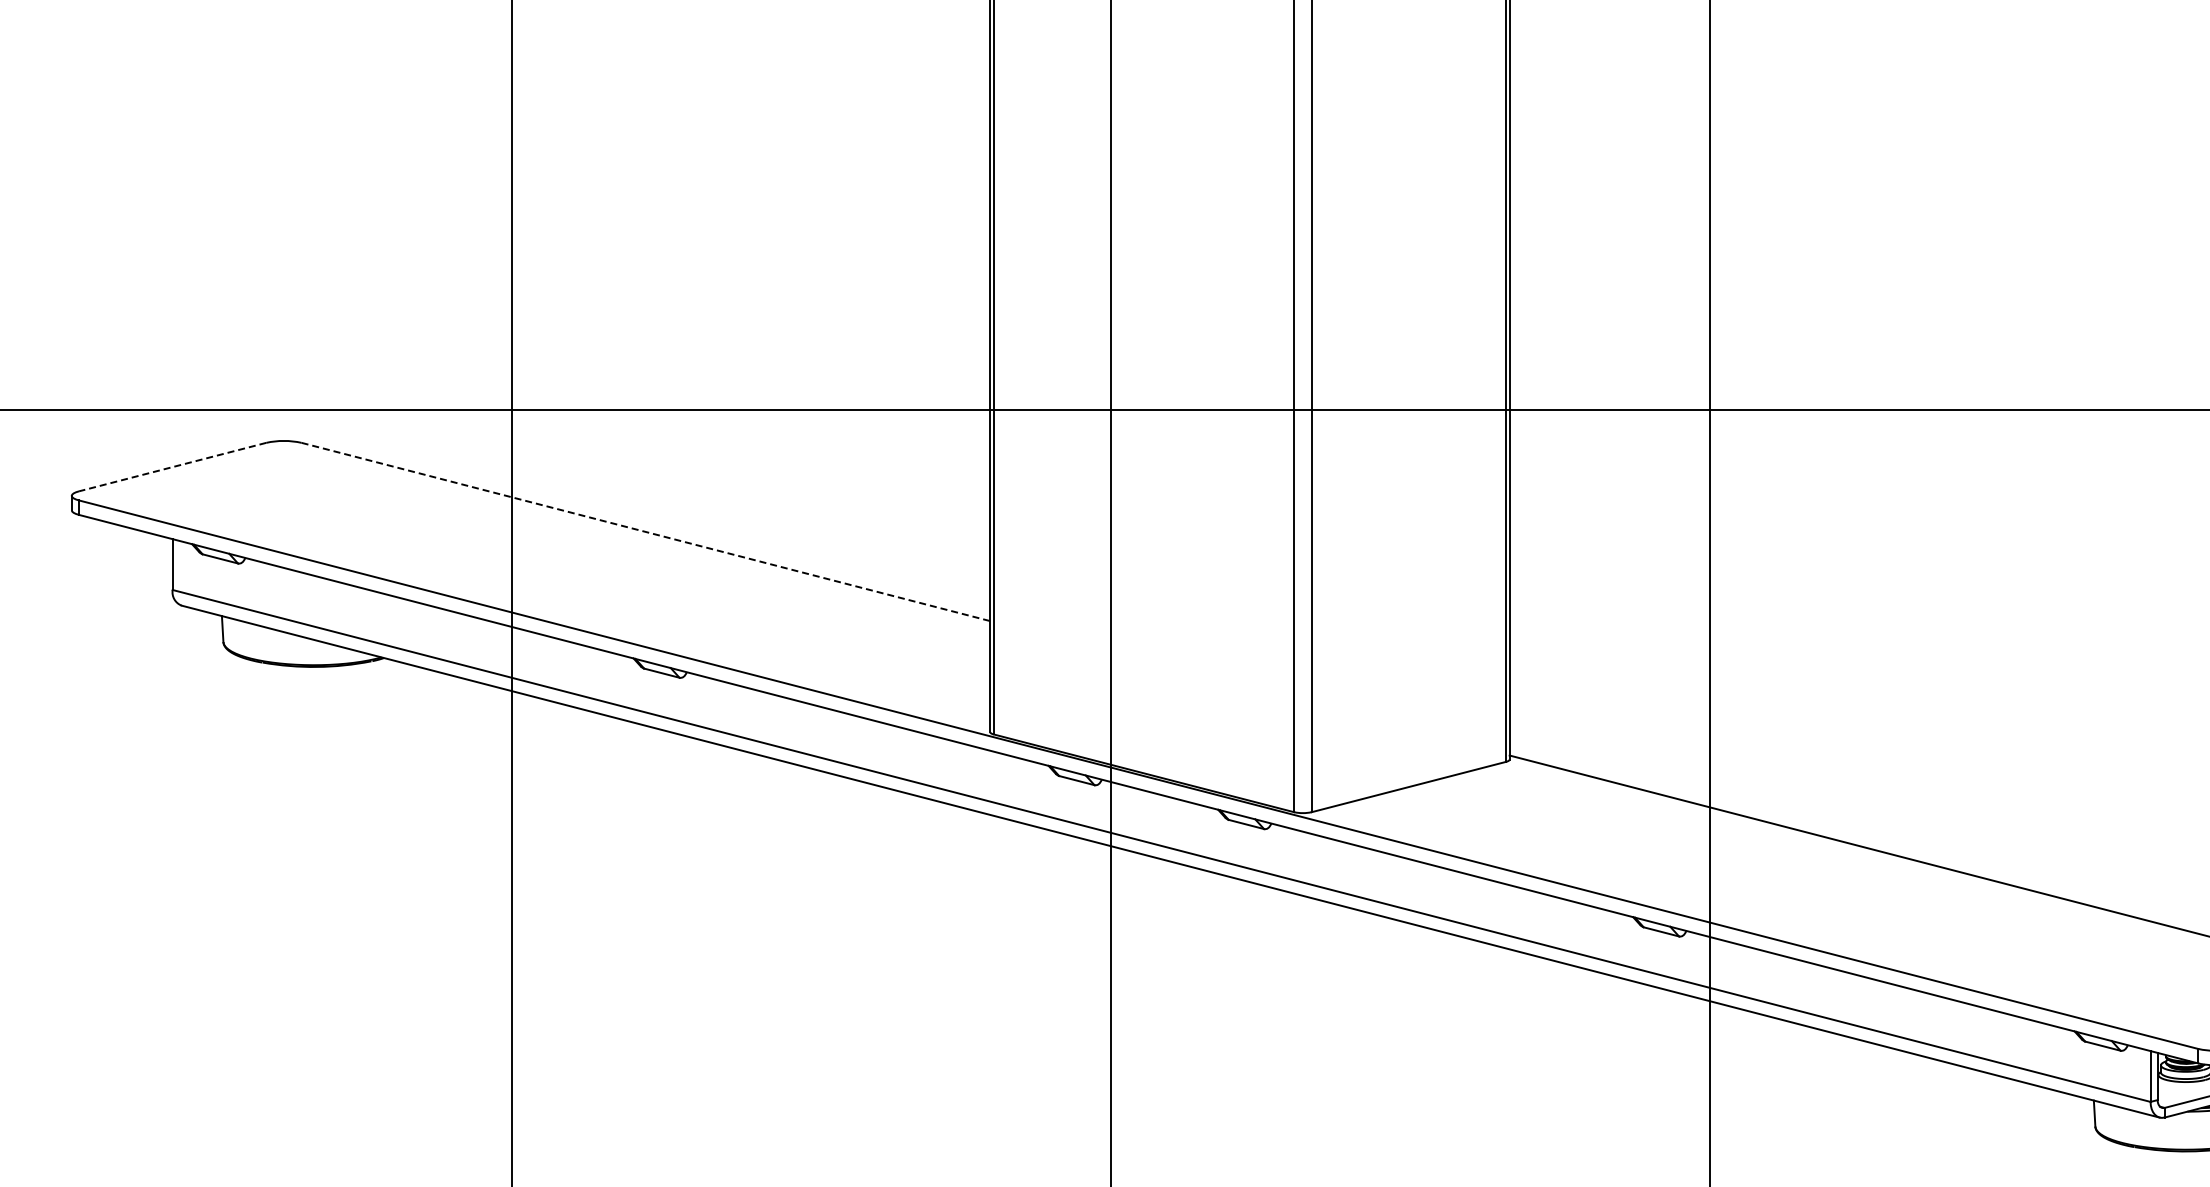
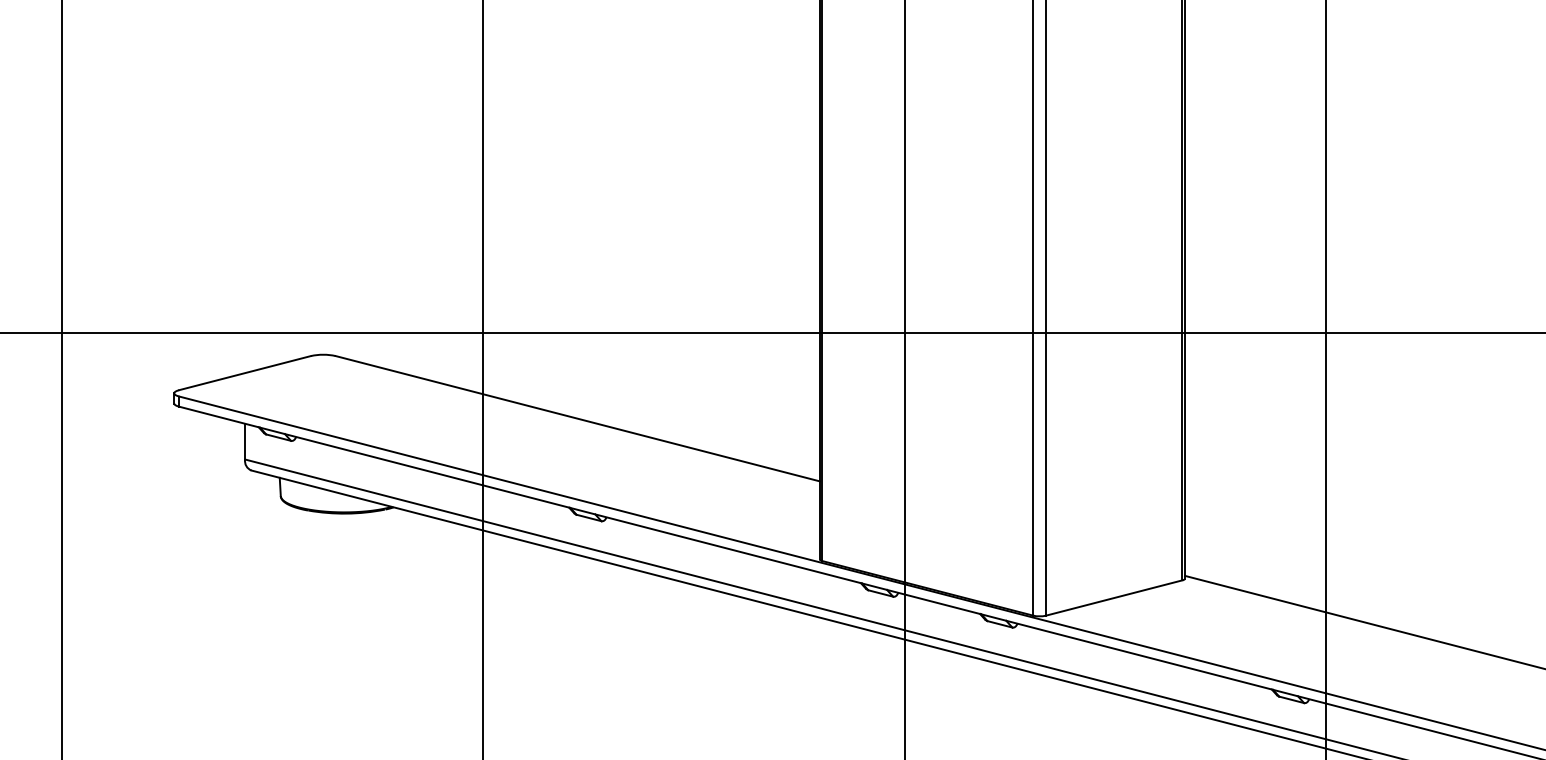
line: (172, 467) -> (244, 373), dashed -> solid
line: (645, 531) -> (577, 418), dashed -> solid

